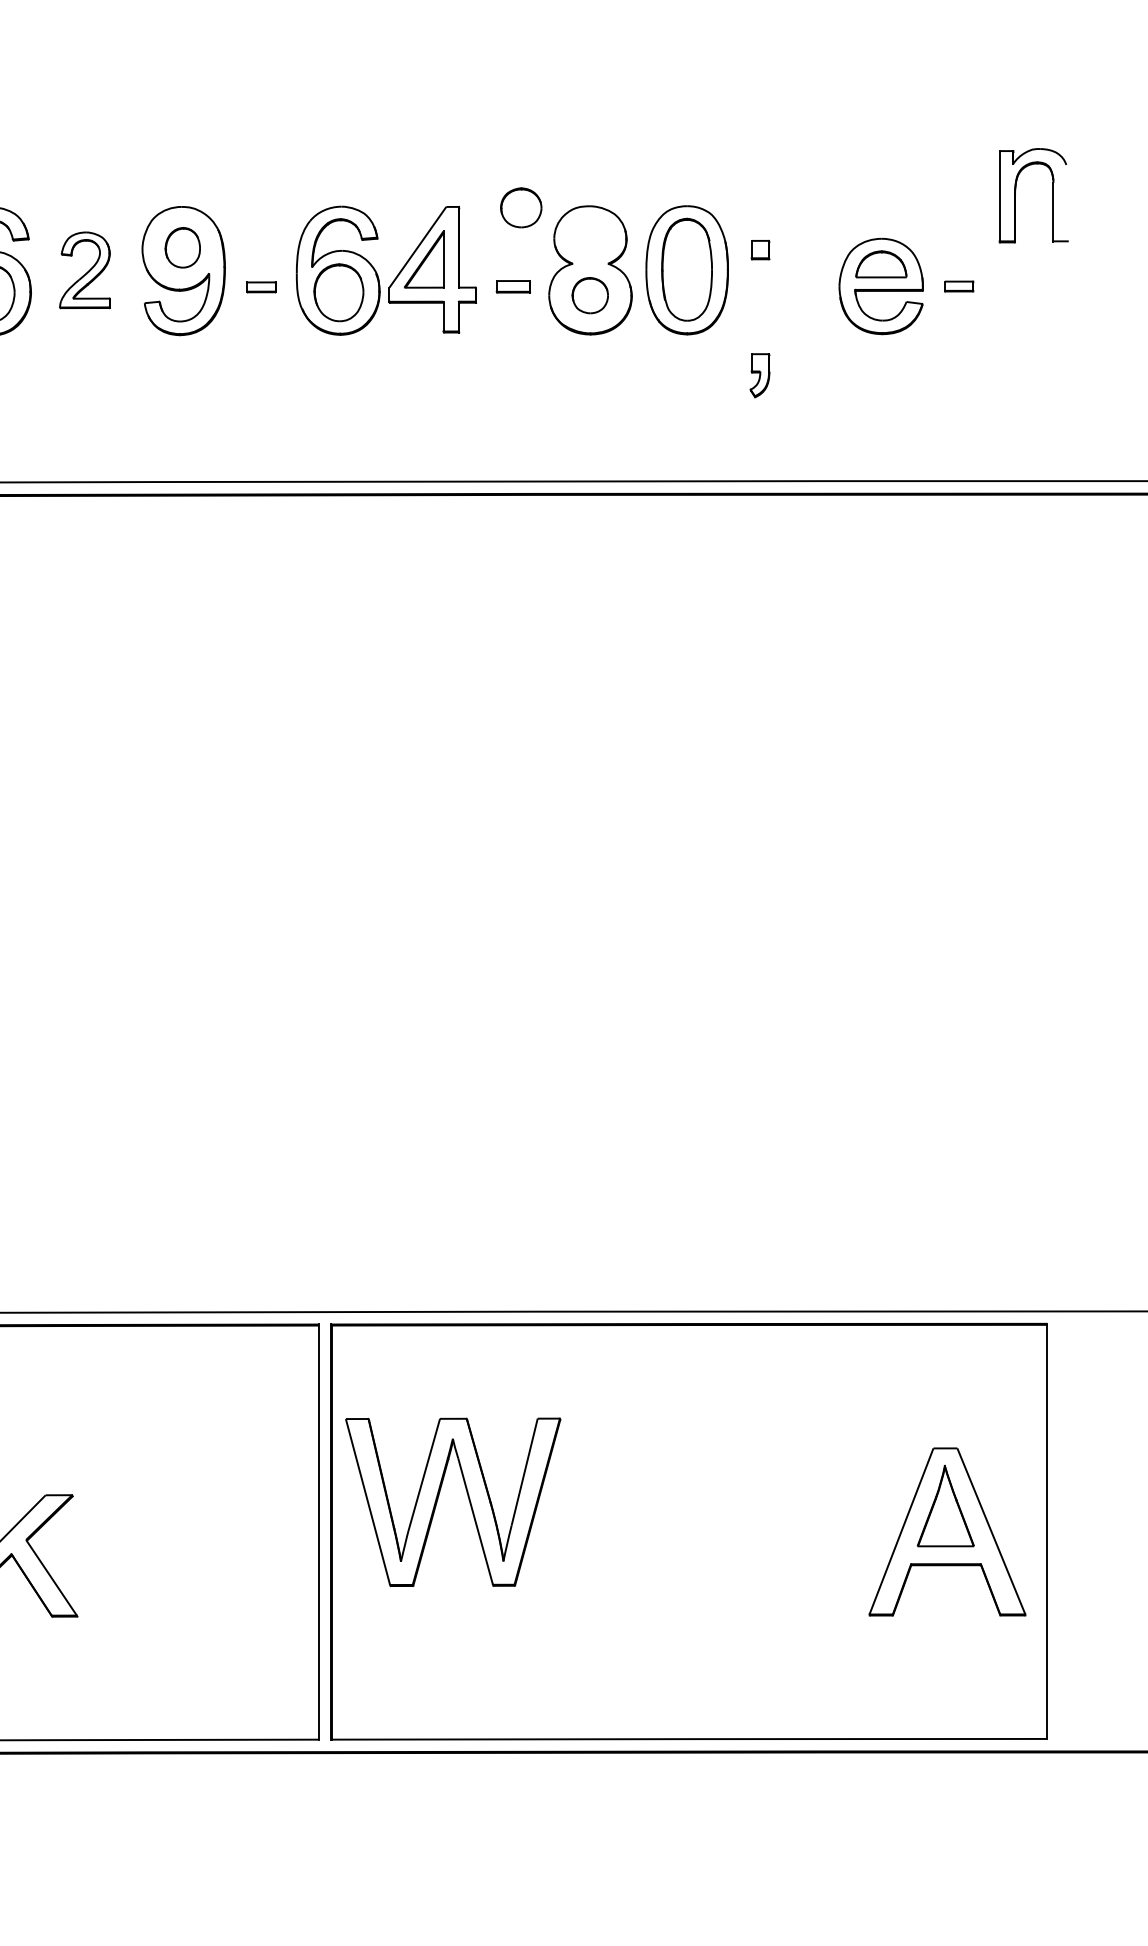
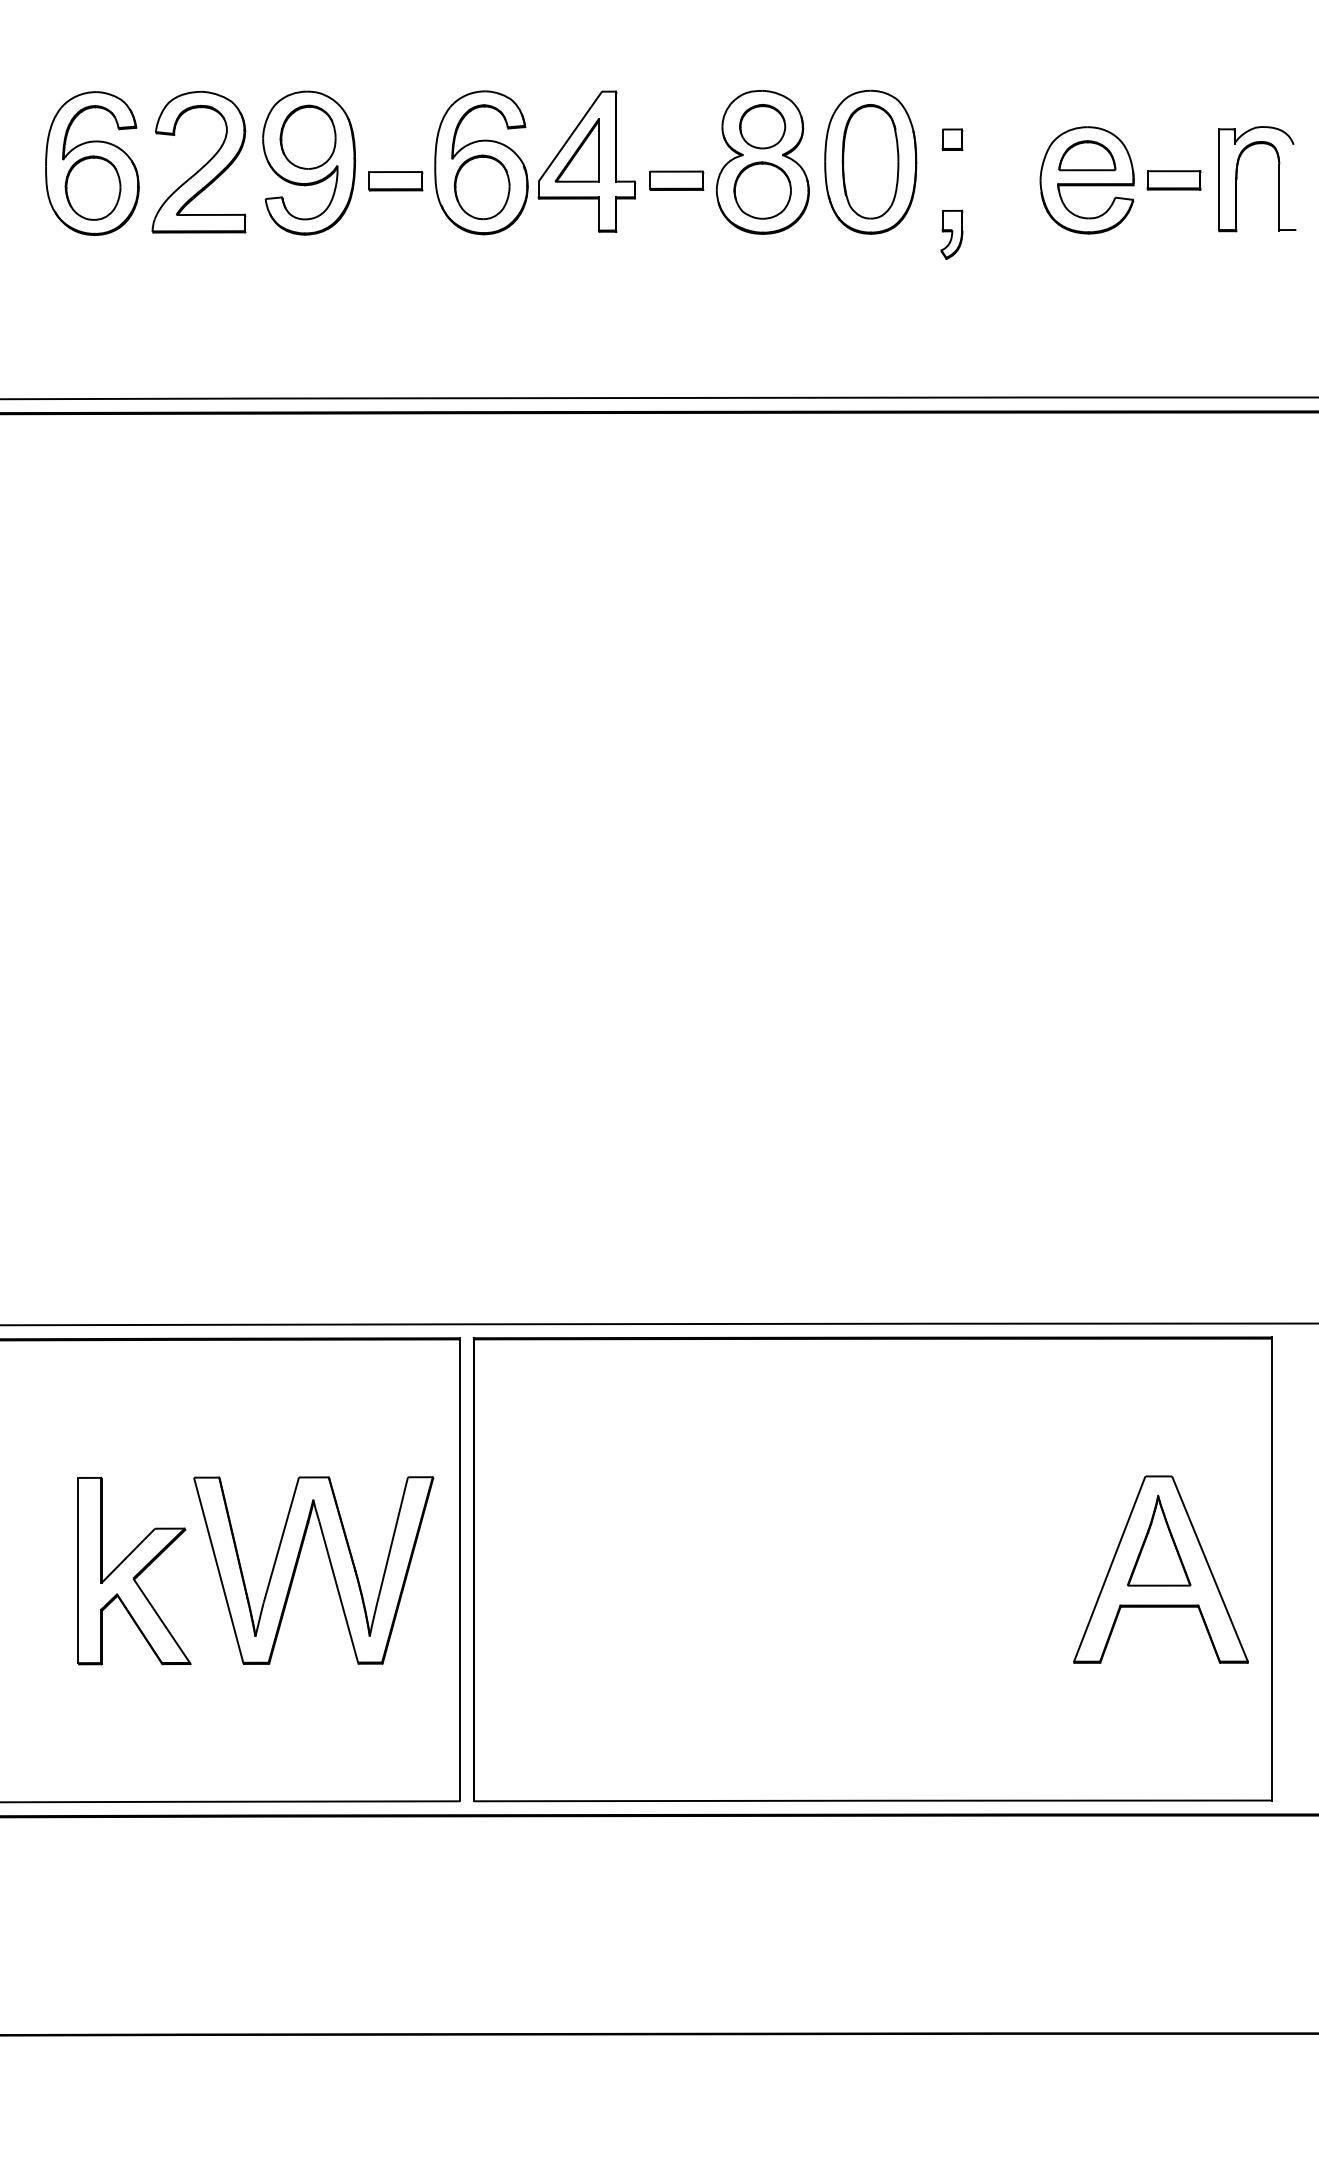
part: (1016, 196) -> (1237, 179), moved
part: (521, 207) -> (762, 126), moved
part: (182, 247) -> (307, 136), size x1.43
part: (84, 270) -> (198, 162), size x1.67
part: (513, 286) -> (676, 180), size x1.43
part: (958, 286) -> (1173, 180), size x1.67
part: (261, 287) -> (395, 181), size x1.67
part: (590, 295) -> (762, 190), size x1.43
part: (759, 375) -> (951, 234), moved
part: (438, 1498) -> (297, 1566), moved

